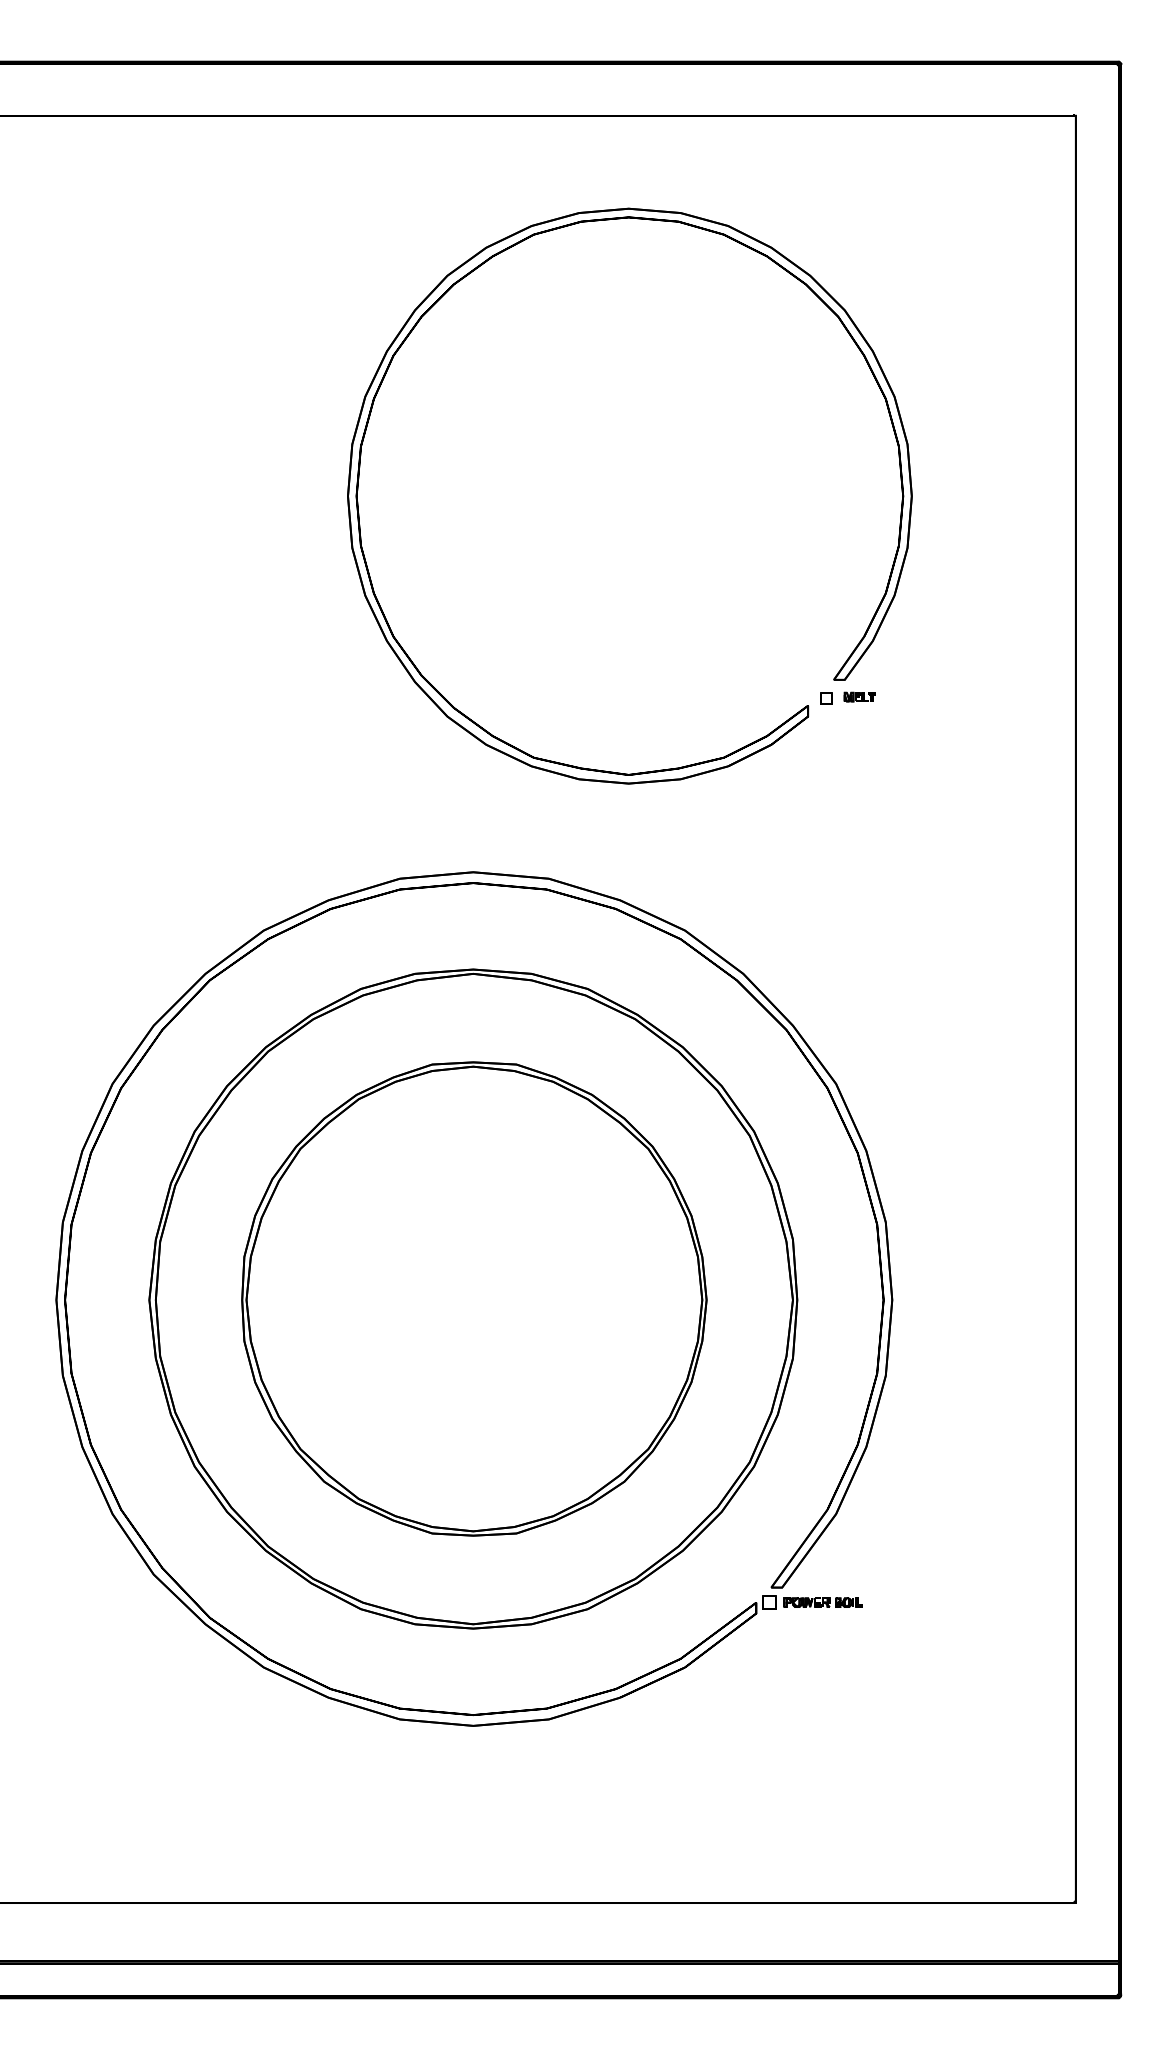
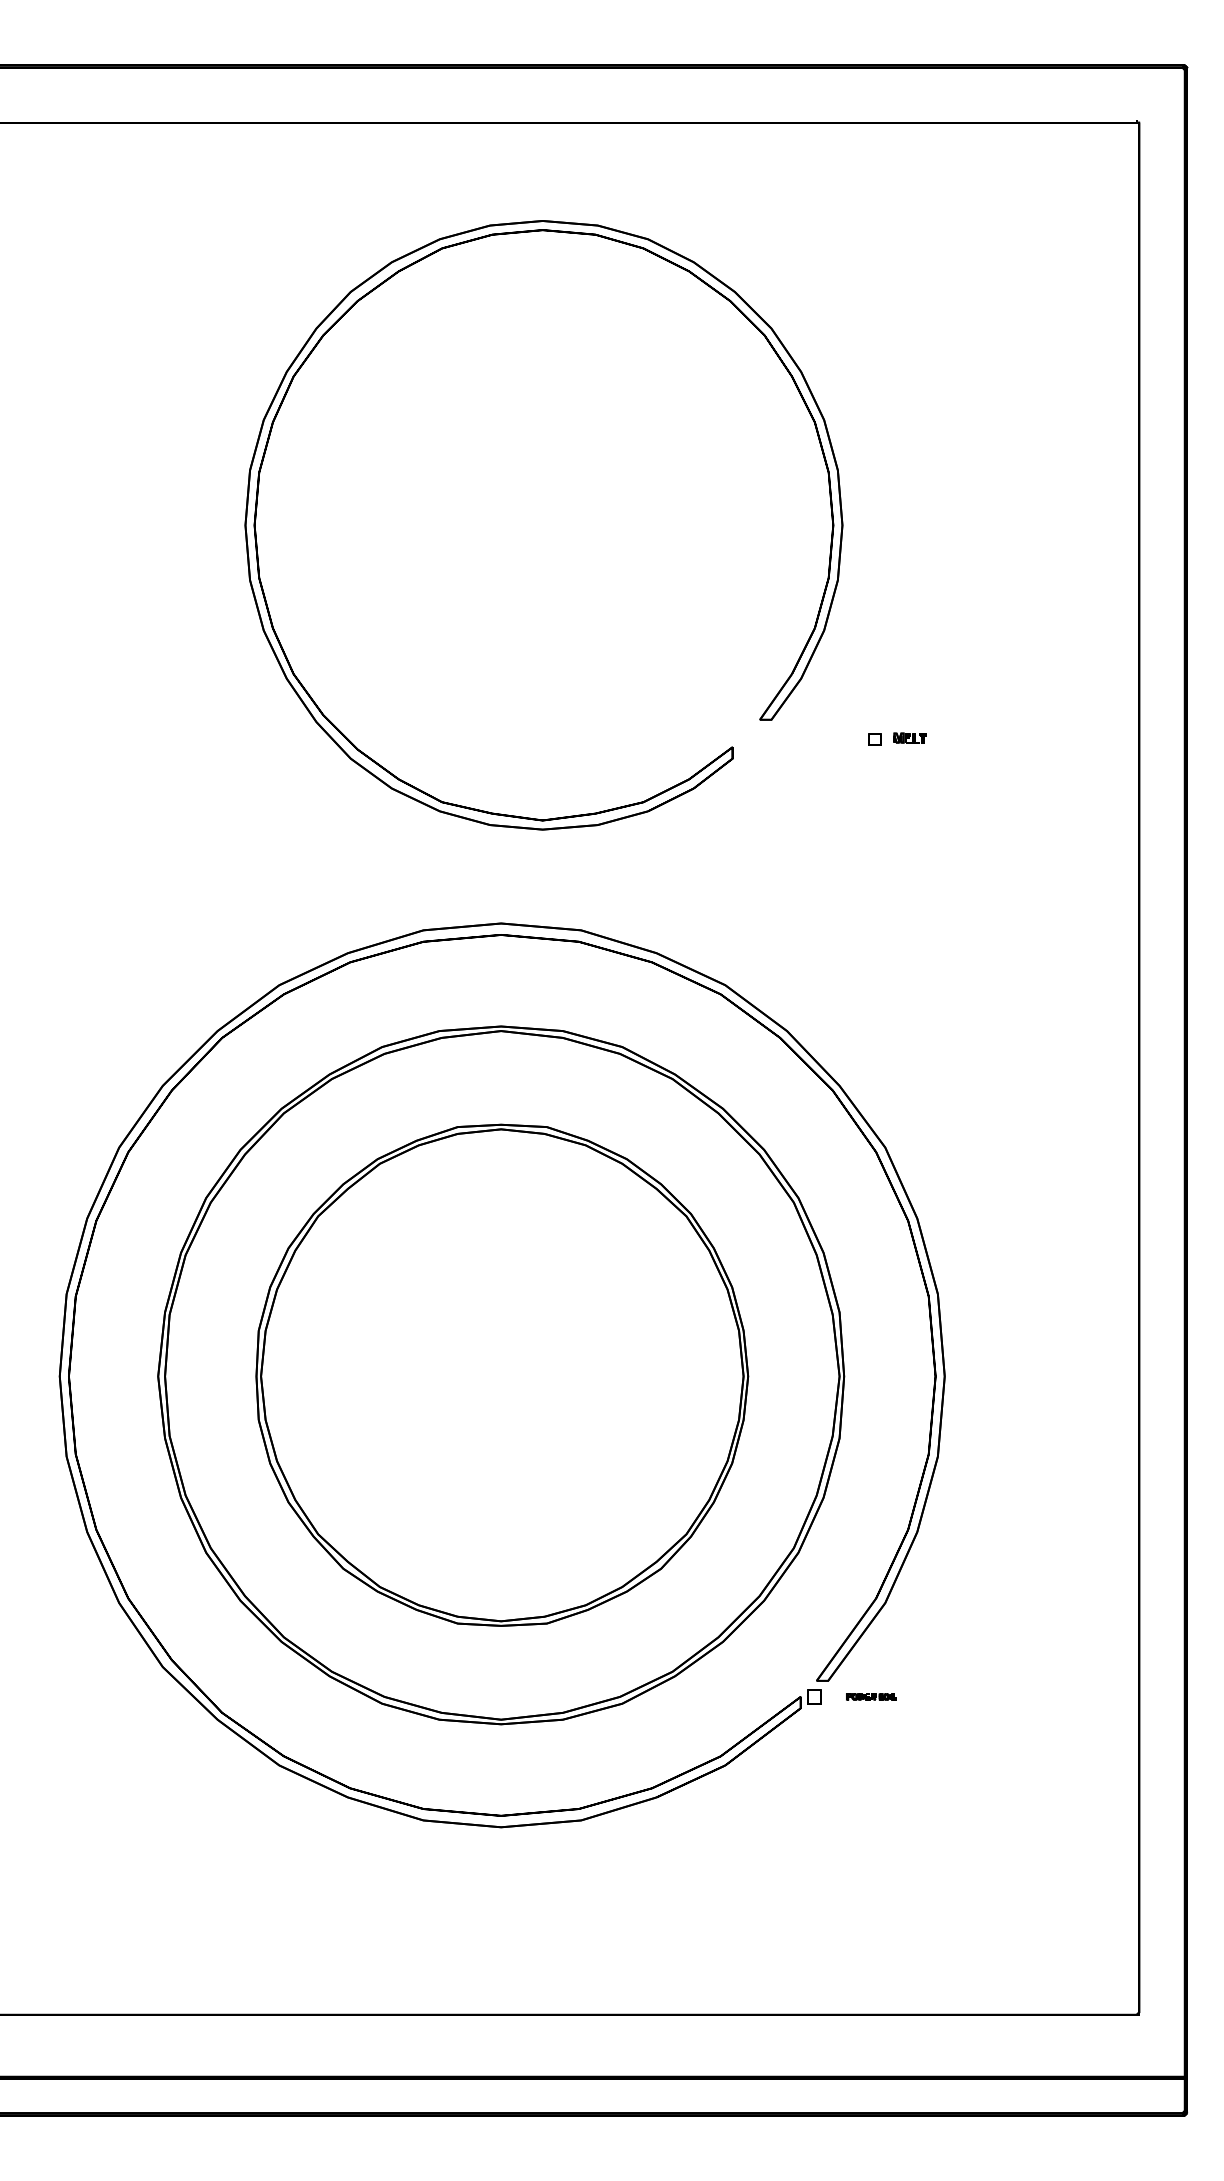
part: (360, 468) -> (258, 496), moved
part: (823, 1602) -> (871, 1696), size x0.6

